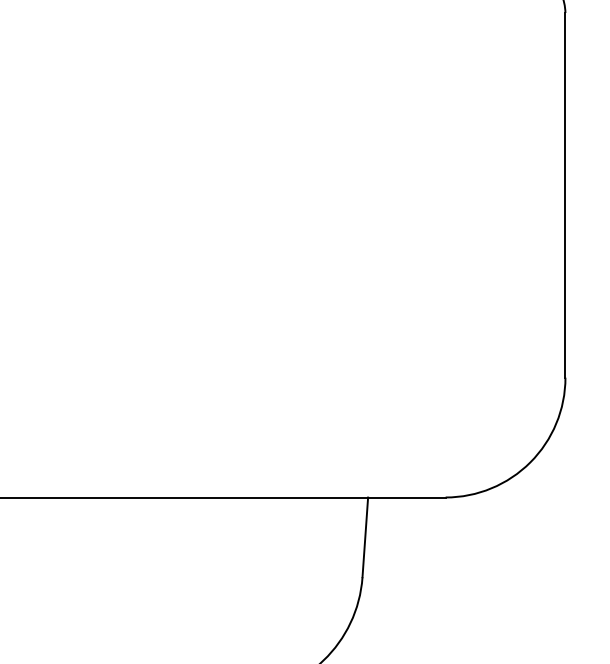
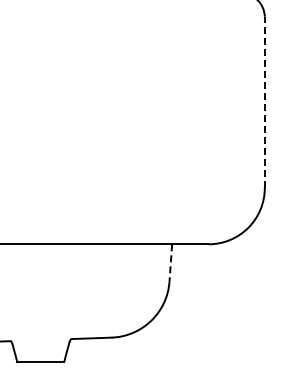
line: (564, 195) -> (264, 102), solid -> dashed
line: (364, 538) -> (170, 263), solid -> dashed

